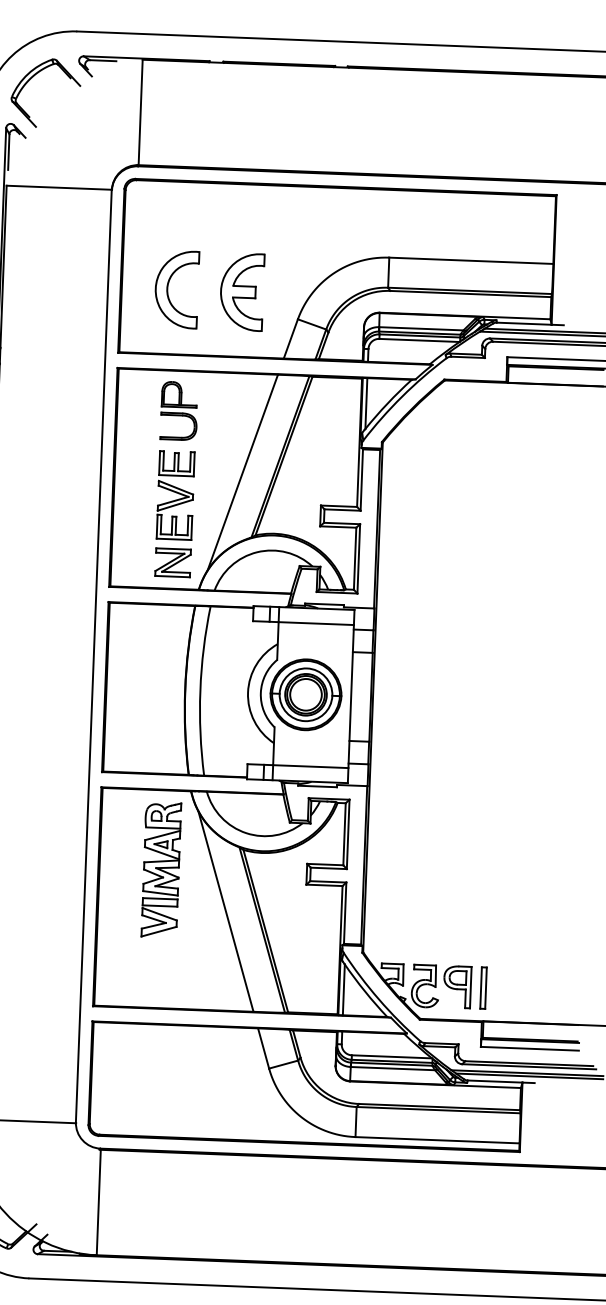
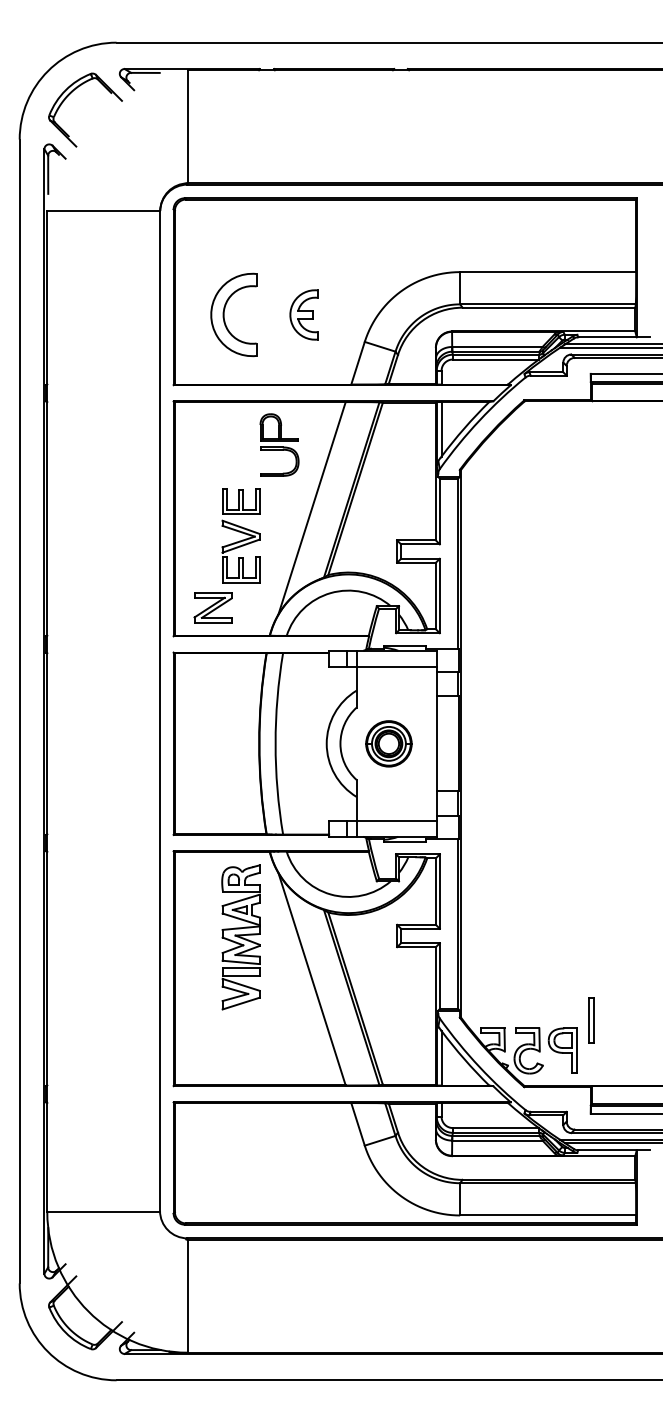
part: (241, 291) -> (303, 314), size x0.6
part: (179, 410) -> (279, 444), moved
part: (172, 562) -> (212, 607), moved
part: (305, 694) -> (388, 743), size x0.6
part: (483, 987) -> (591, 1020), moved

